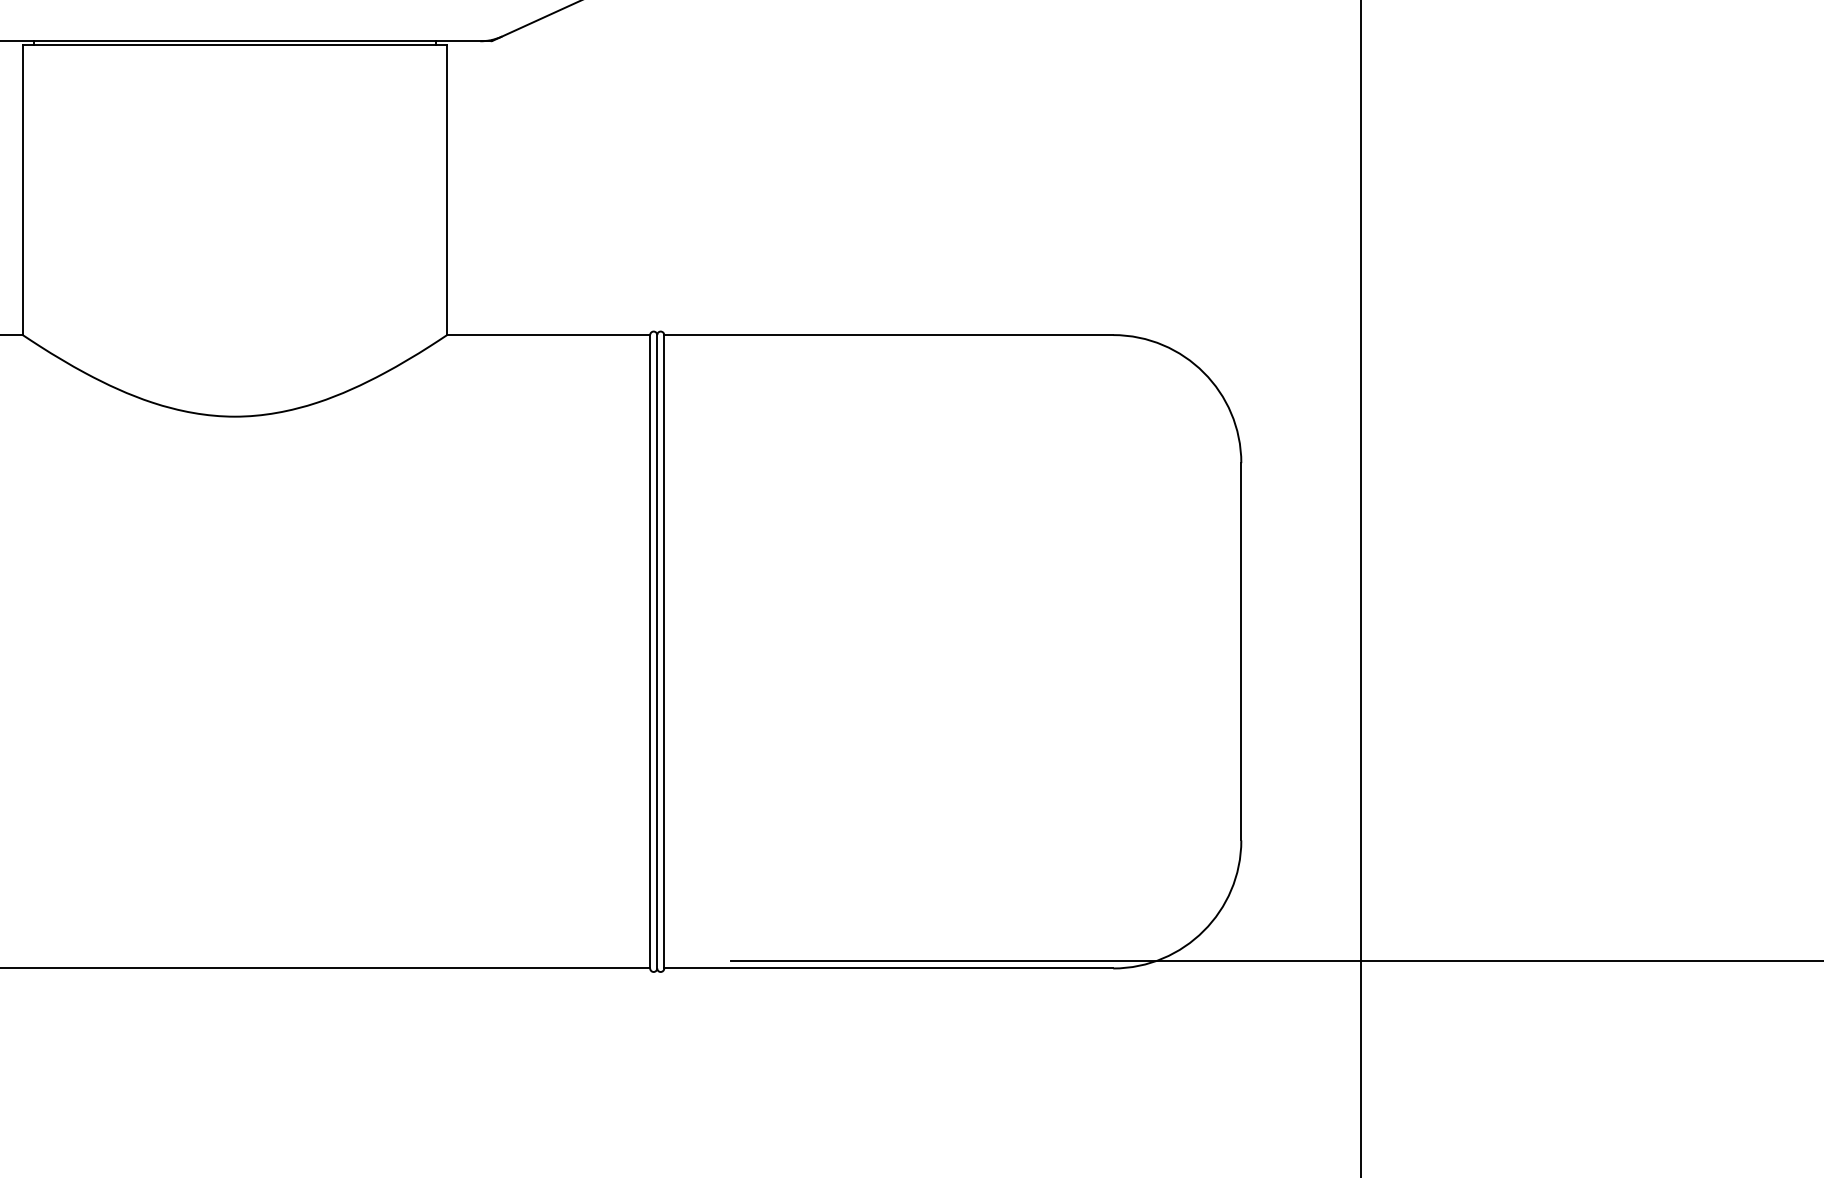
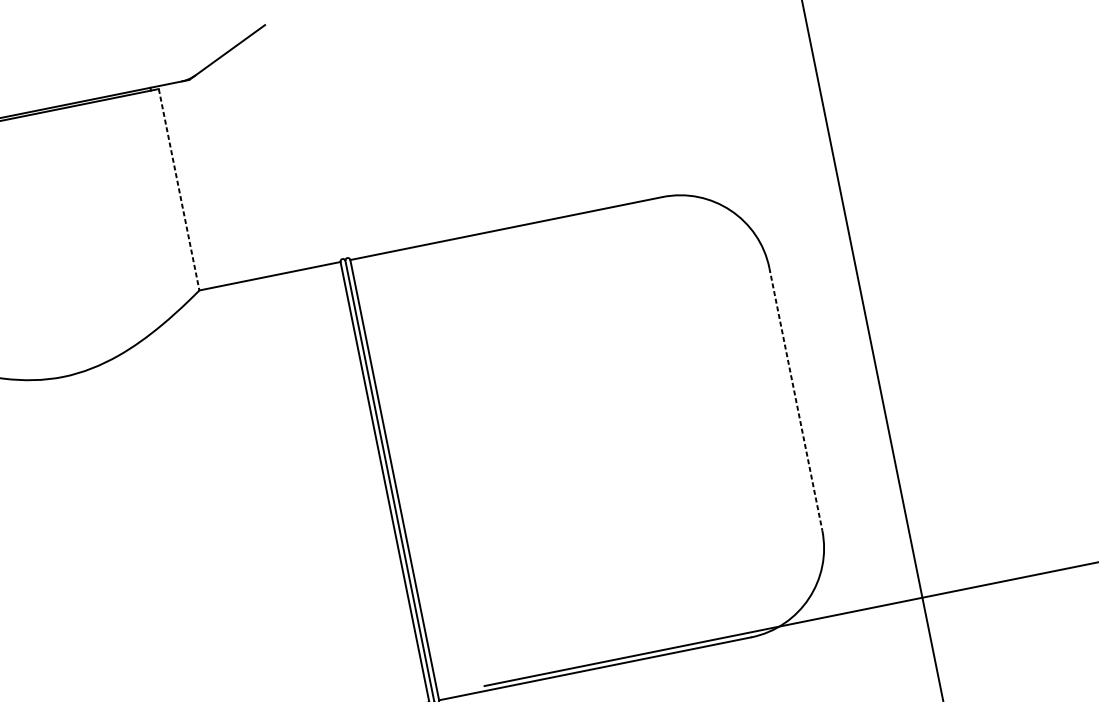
line: (447, 190) -> (179, 189), solid -> dashed
line: (1241, 651) -> (795, 399), solid -> dashed

